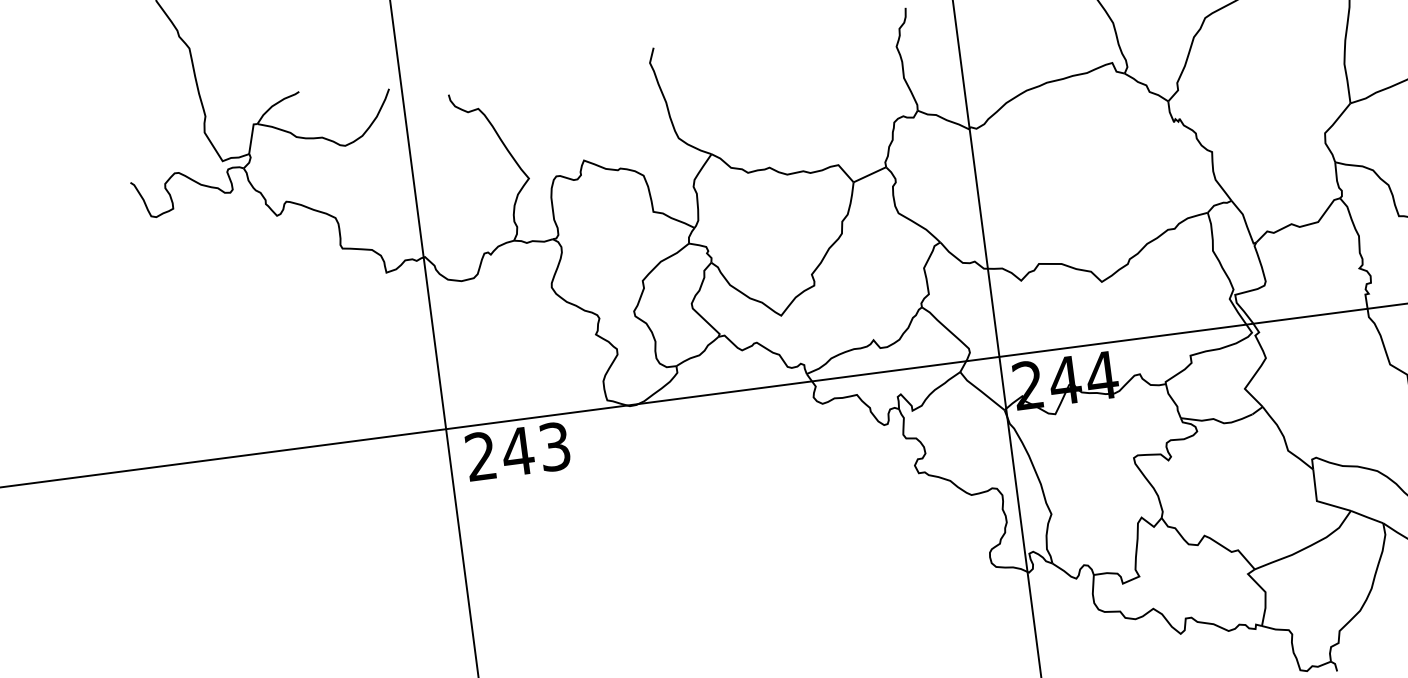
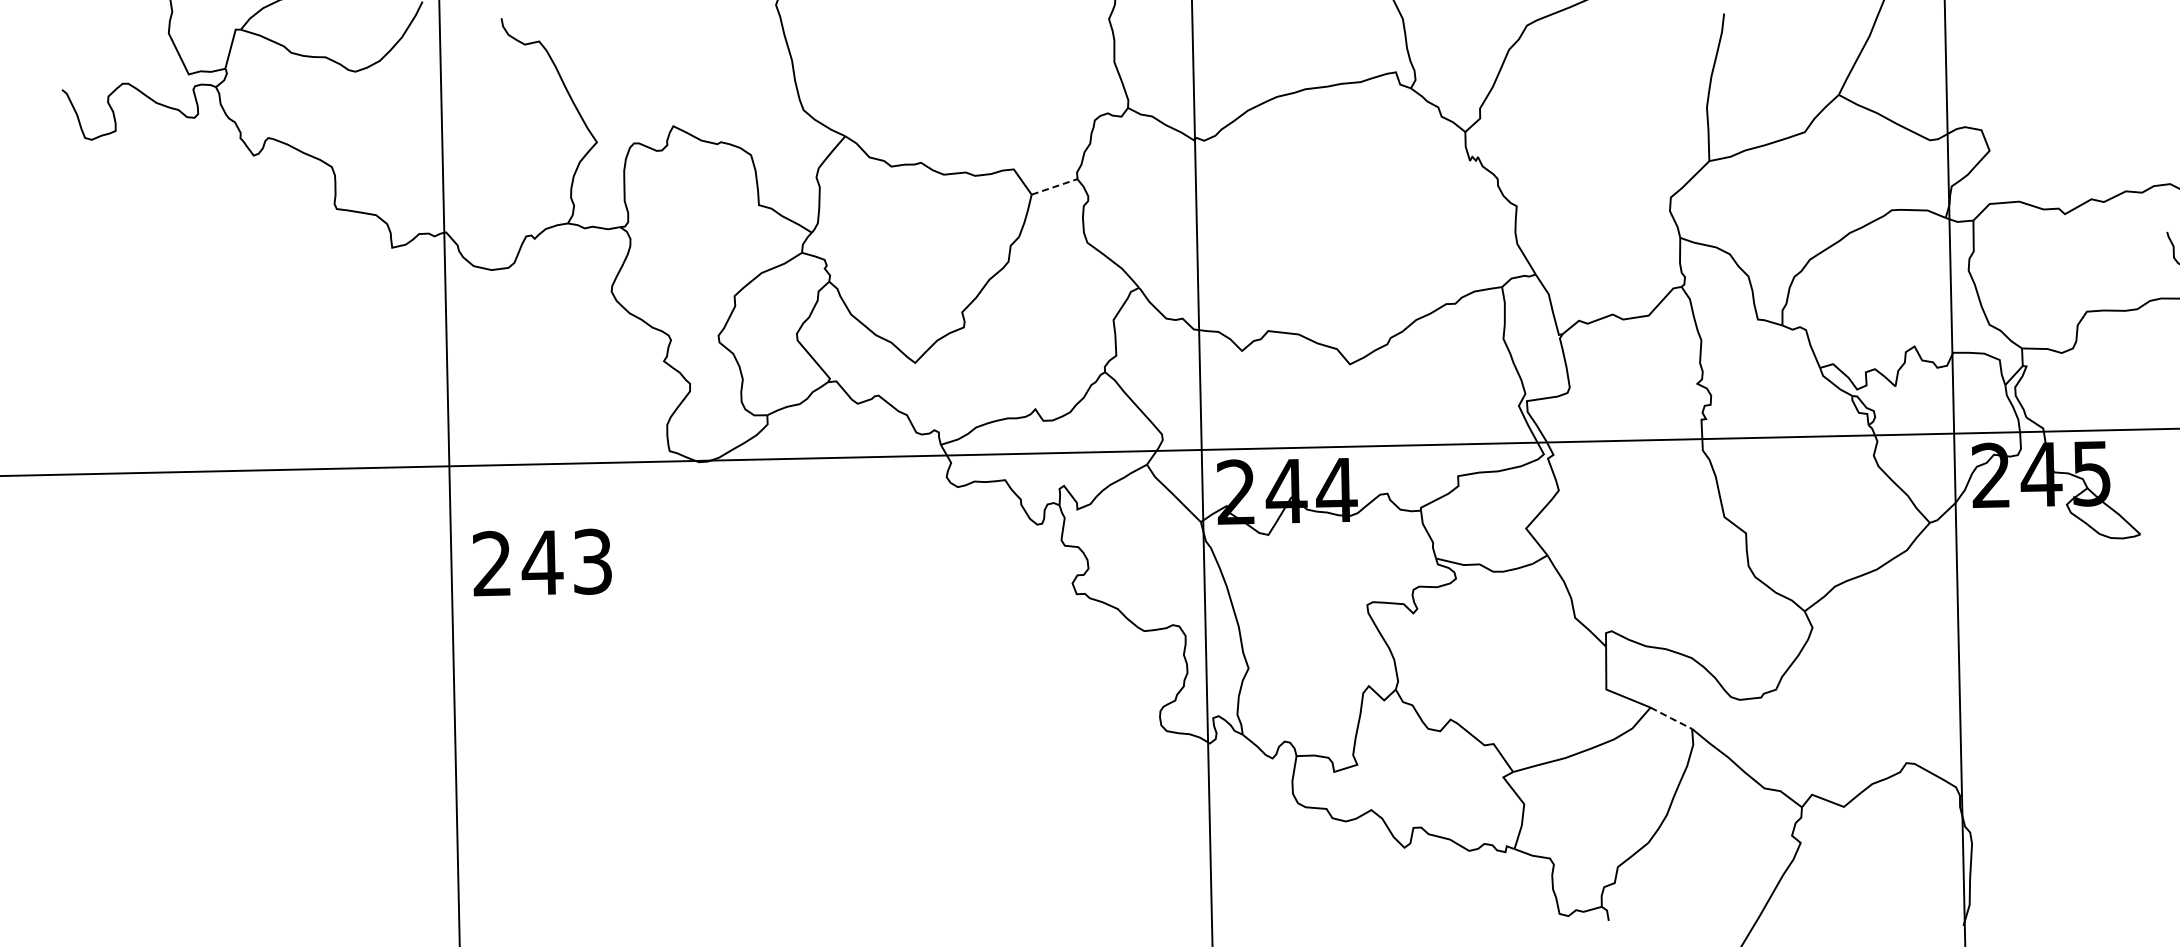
line: (870, 174) -> (1055, 186), solid -> dashed
text: (518, 451) -> (542, 562), moved
line: (1367, 517) -> (1671, 718), solid -> dashed

